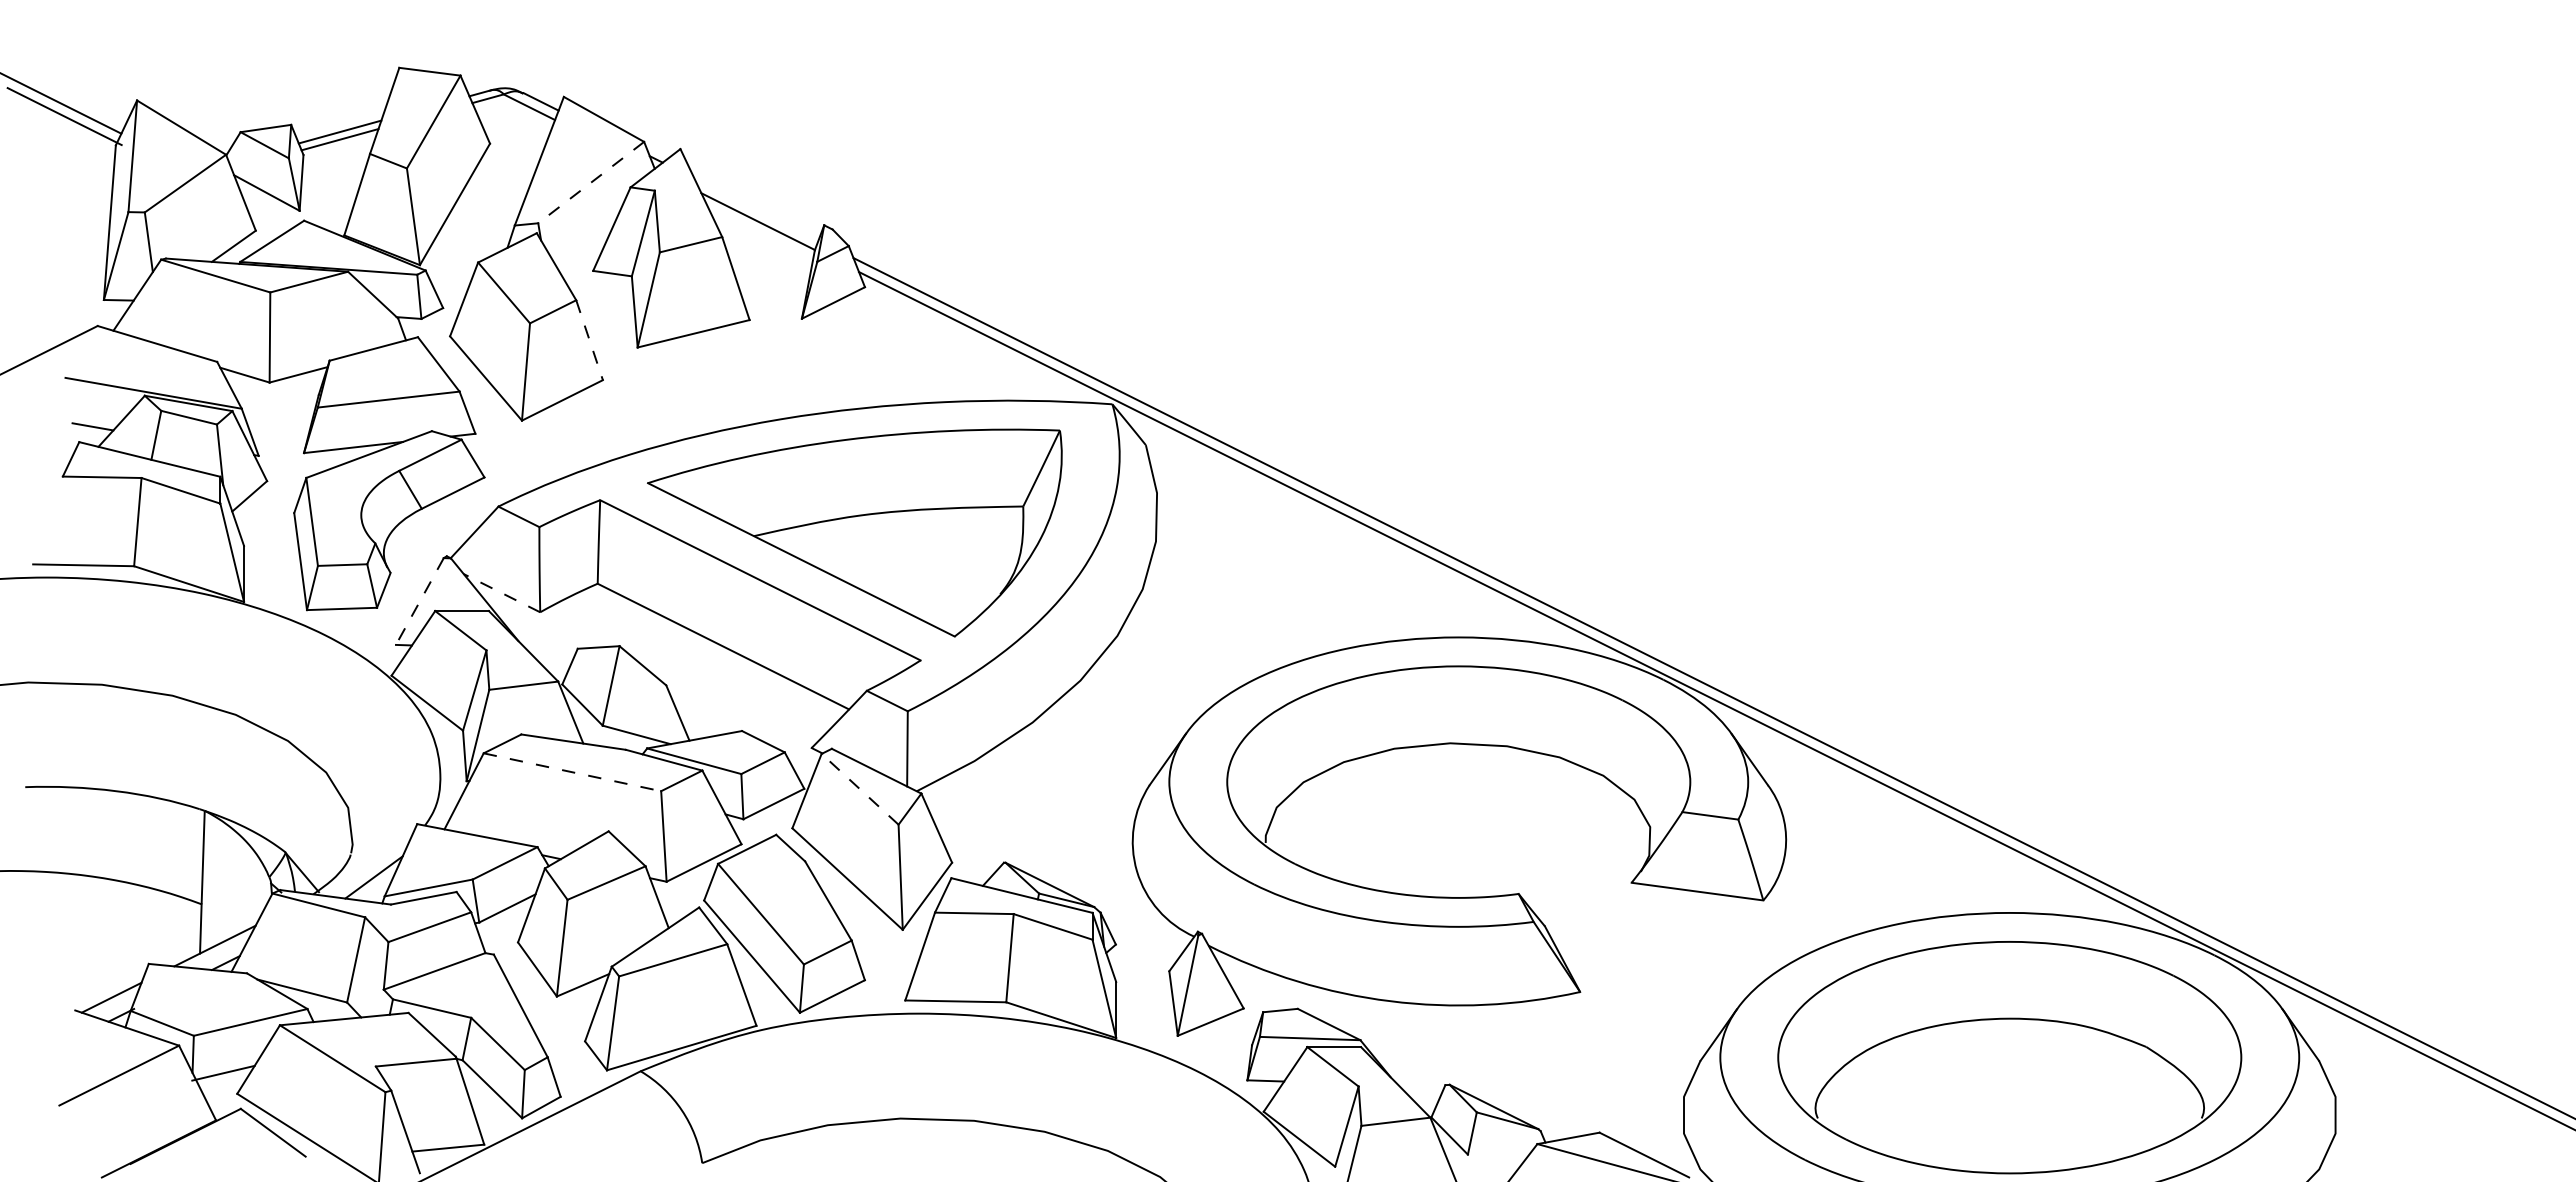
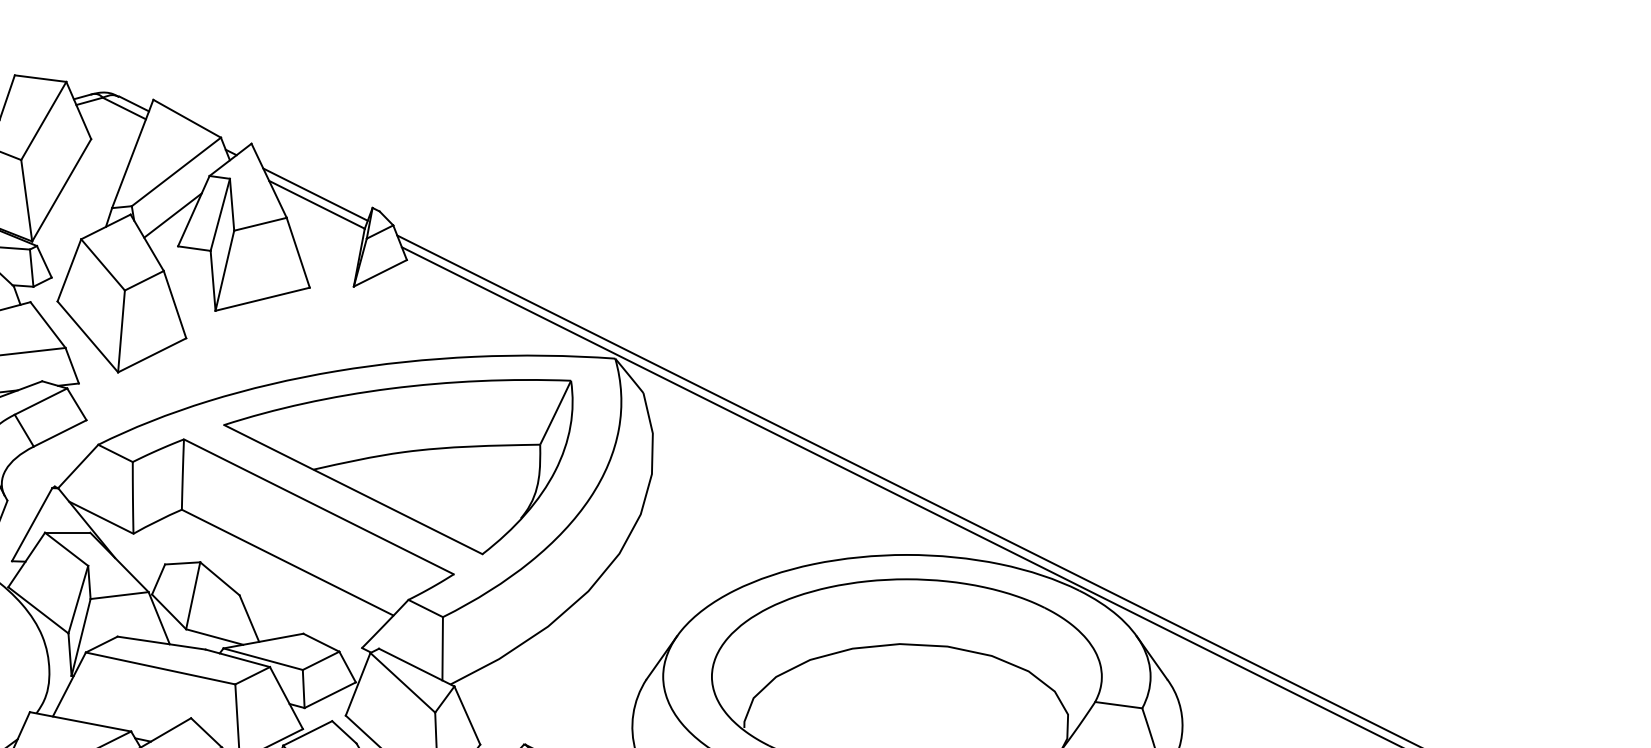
line: (591, 182) -> (176, 171), dashed -> solid
line: (756, 209) -> (315, 194), added
line: (586, 234) -> (172, 215), added
line: (589, 340) -> (174, 304), dashed -> solid
line: (501, 593) -> (100, 517), dashed -> solid
line: (419, 601) -> (31, 524), dashed -> solid
line: (572, 772) -> (160, 668), dashed -> solid
line: (859, 788) -> (402, 682), dashed -> solid

